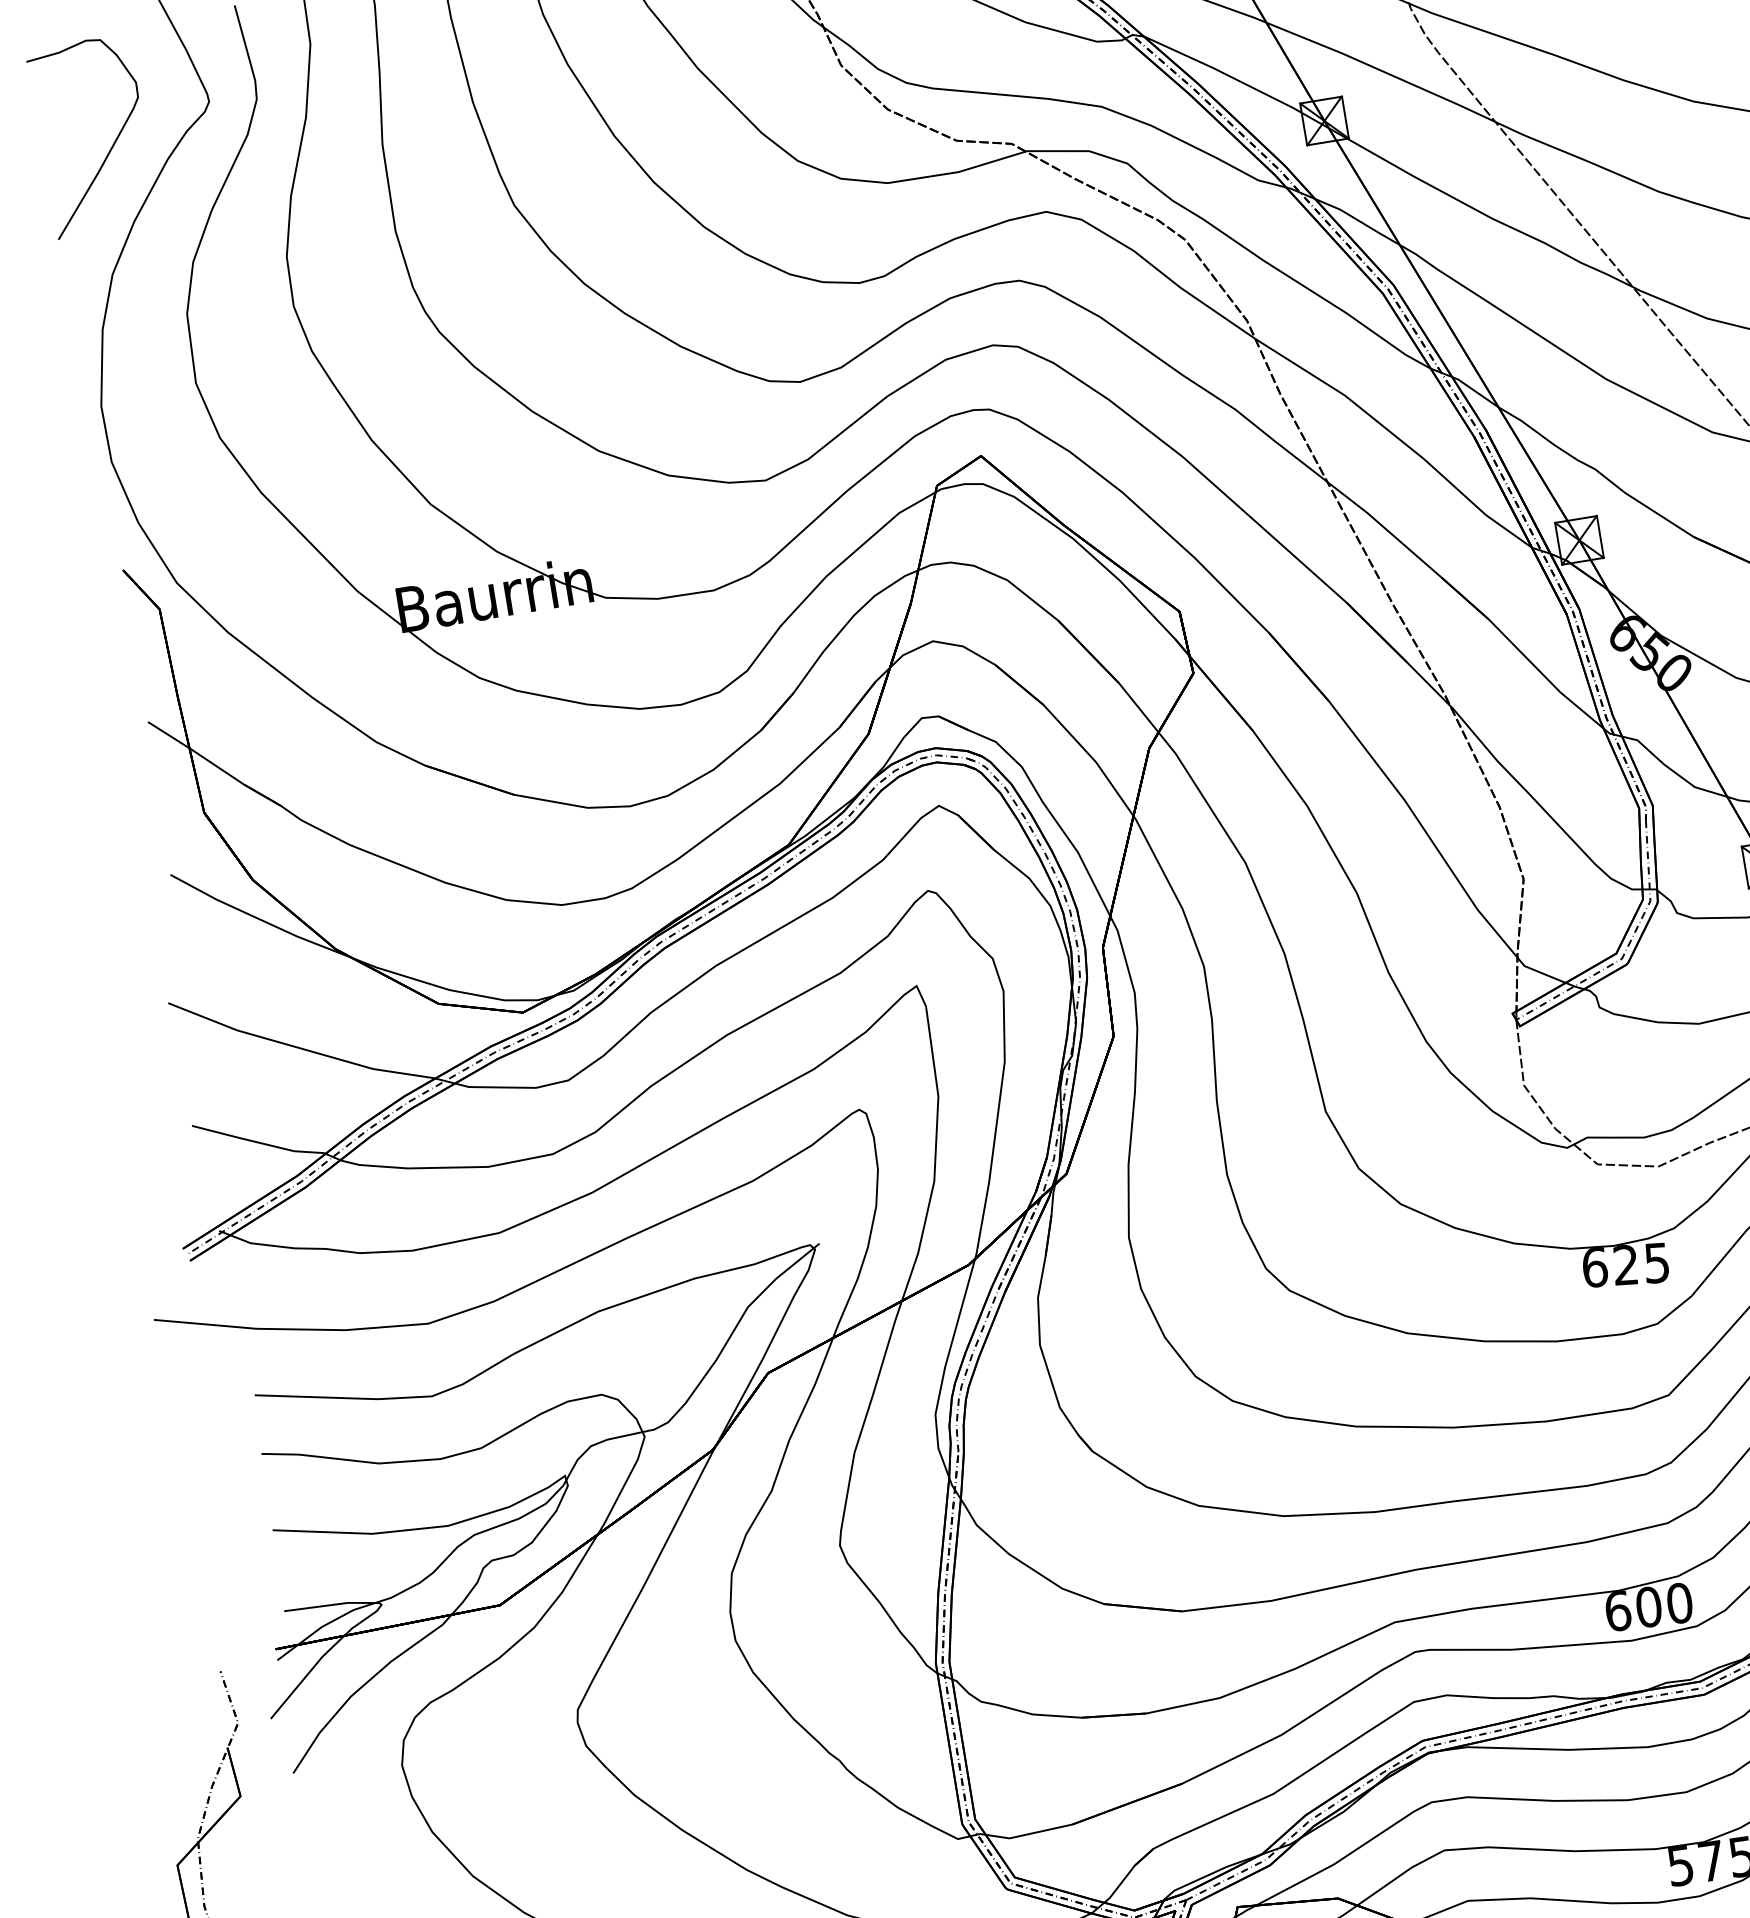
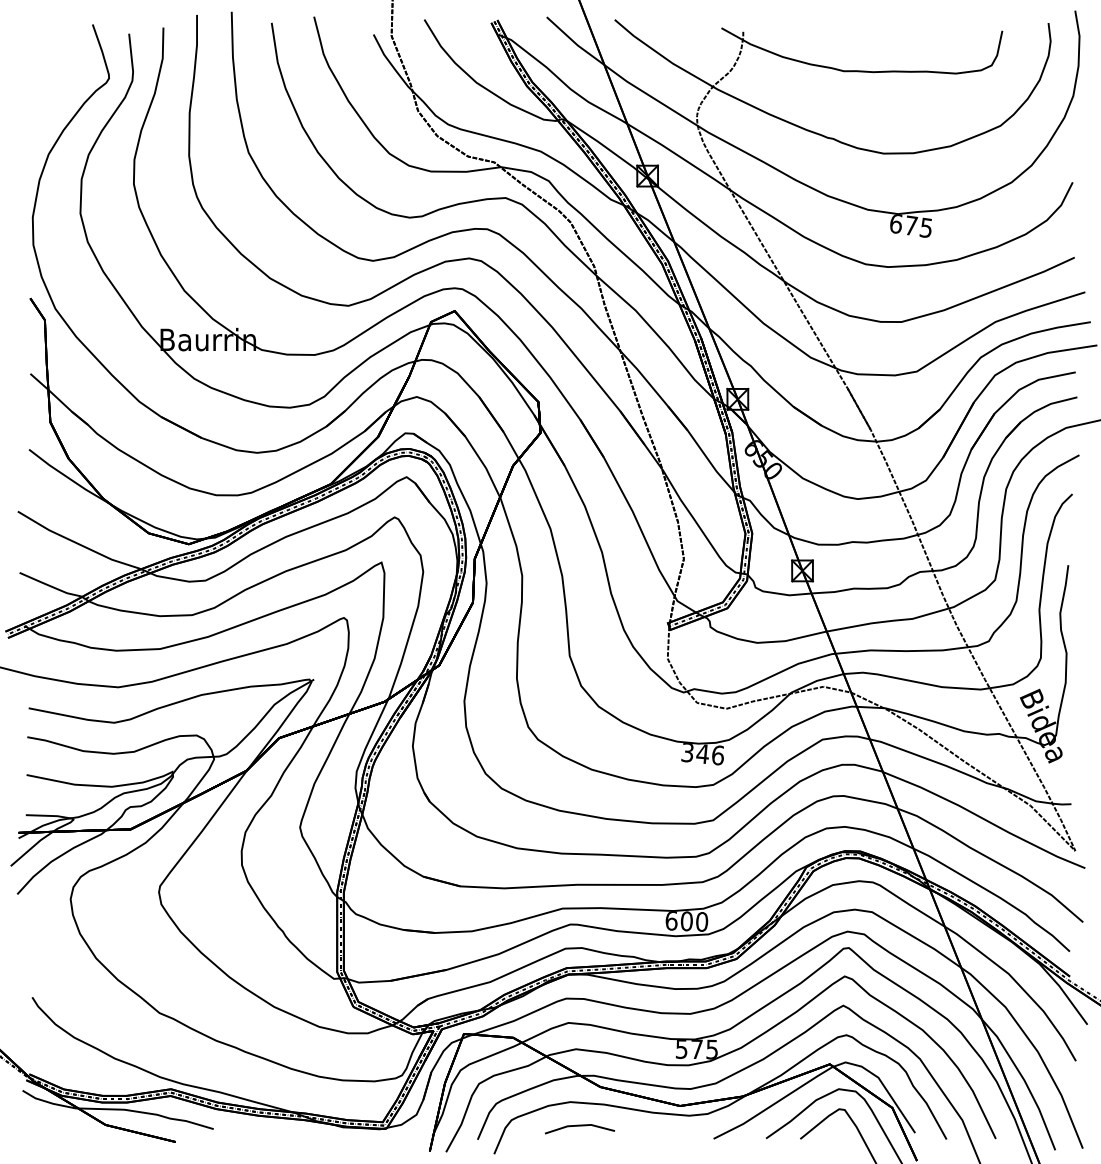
curve: (109, 147) -> (57, 92), removed
text: (1625, 1266) -> (702, 754), 625 -> 346

